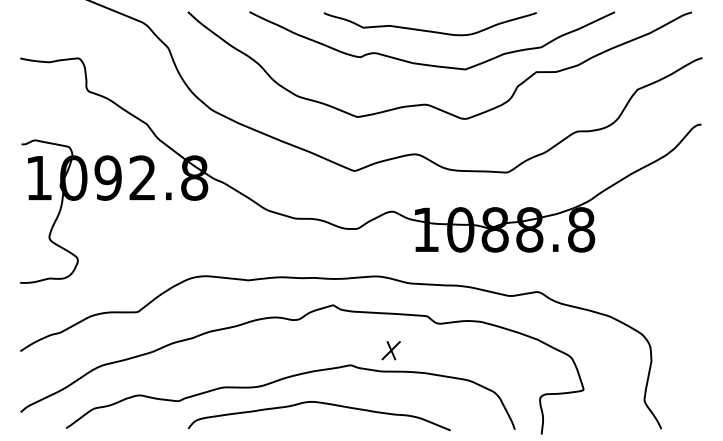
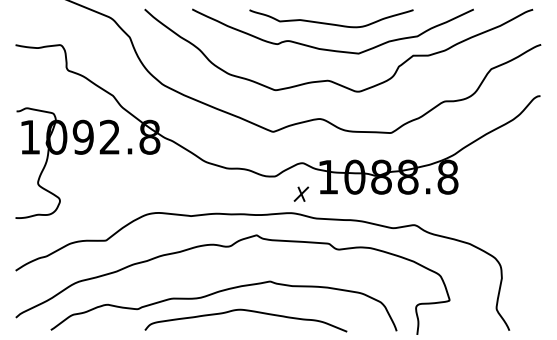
part: (391, 349) -> (301, 193), moved

